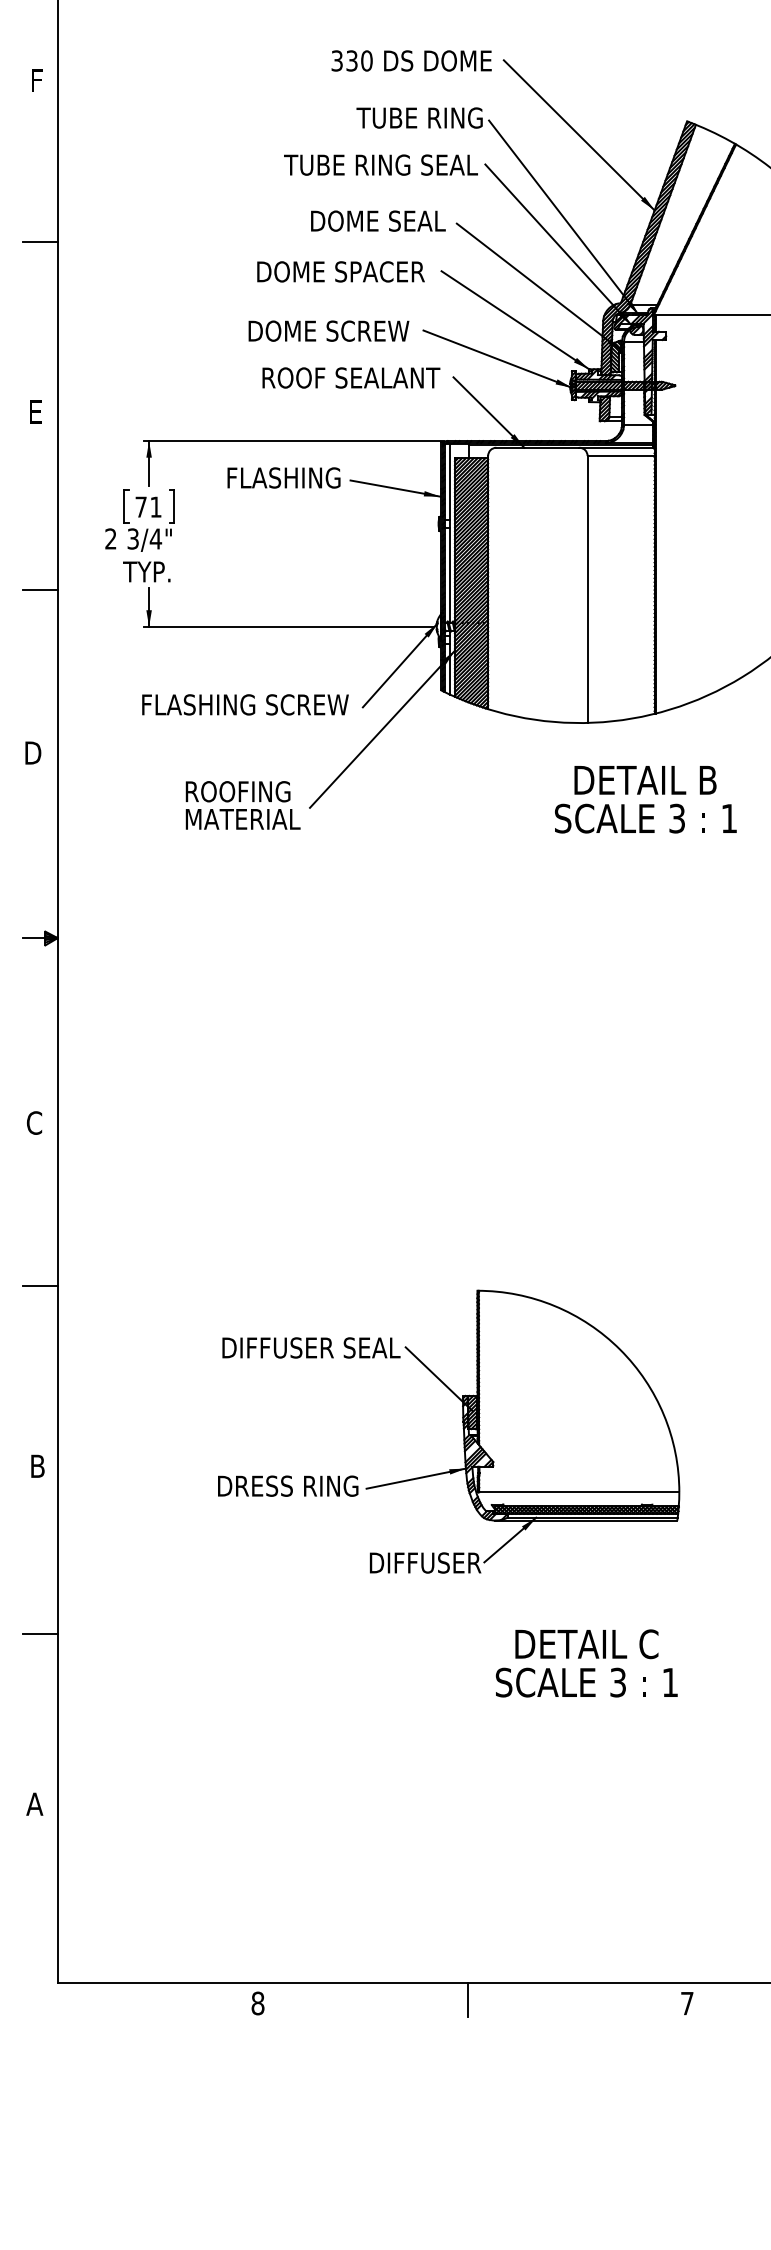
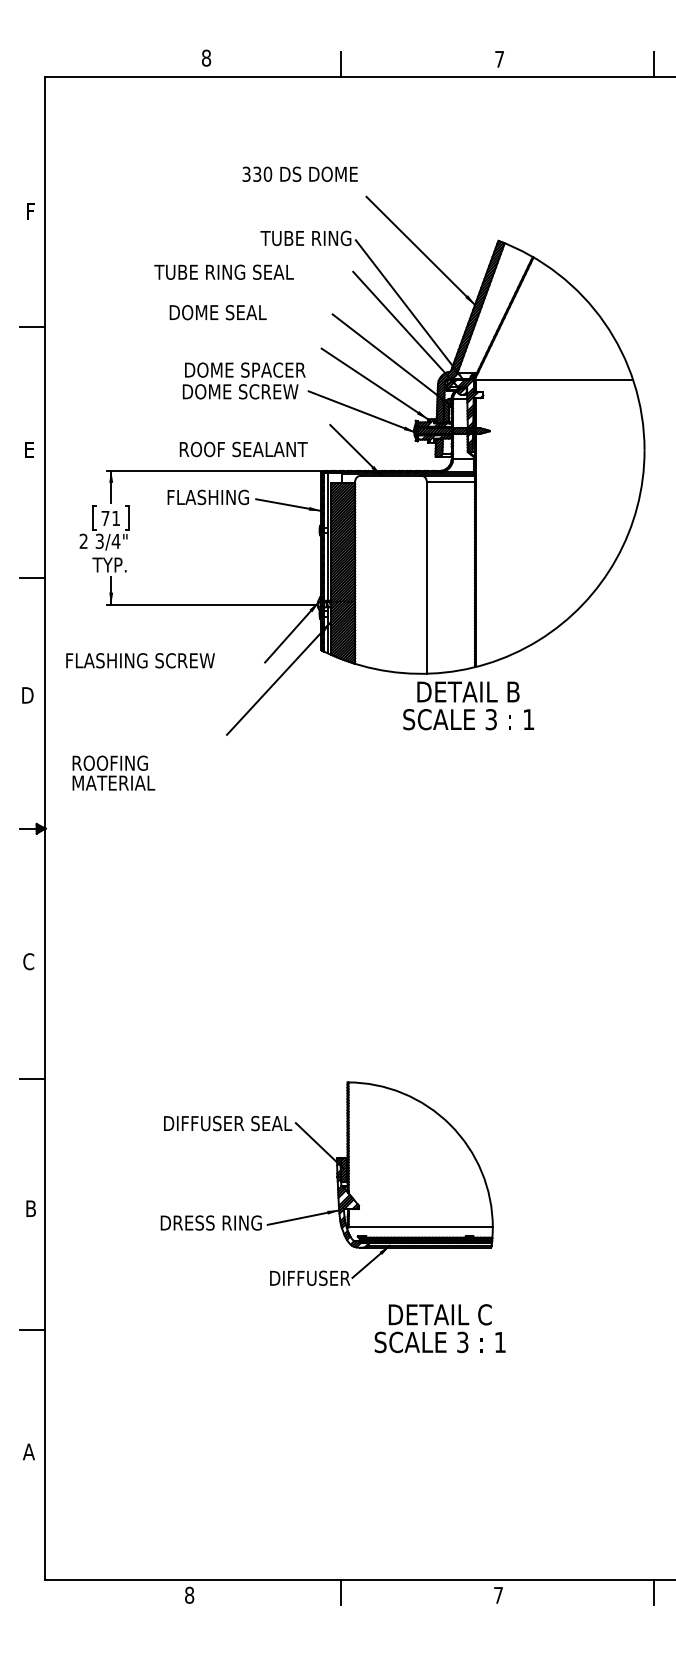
text: (410, 59) -> (299, 173), moved
text: (380, 164) -> (223, 271), moved
text: (377, 220) -> (217, 312), moved
text: (341, 271) -> (245, 369), moved
text: (350, 378) -> (243, 449), moved
text: (245, 704) -> (140, 660), moved
text: (645, 799) -> (468, 705), moved
text: (242, 804) -> (113, 772), moved
text: (585, 1663) -> (439, 1328), moved

